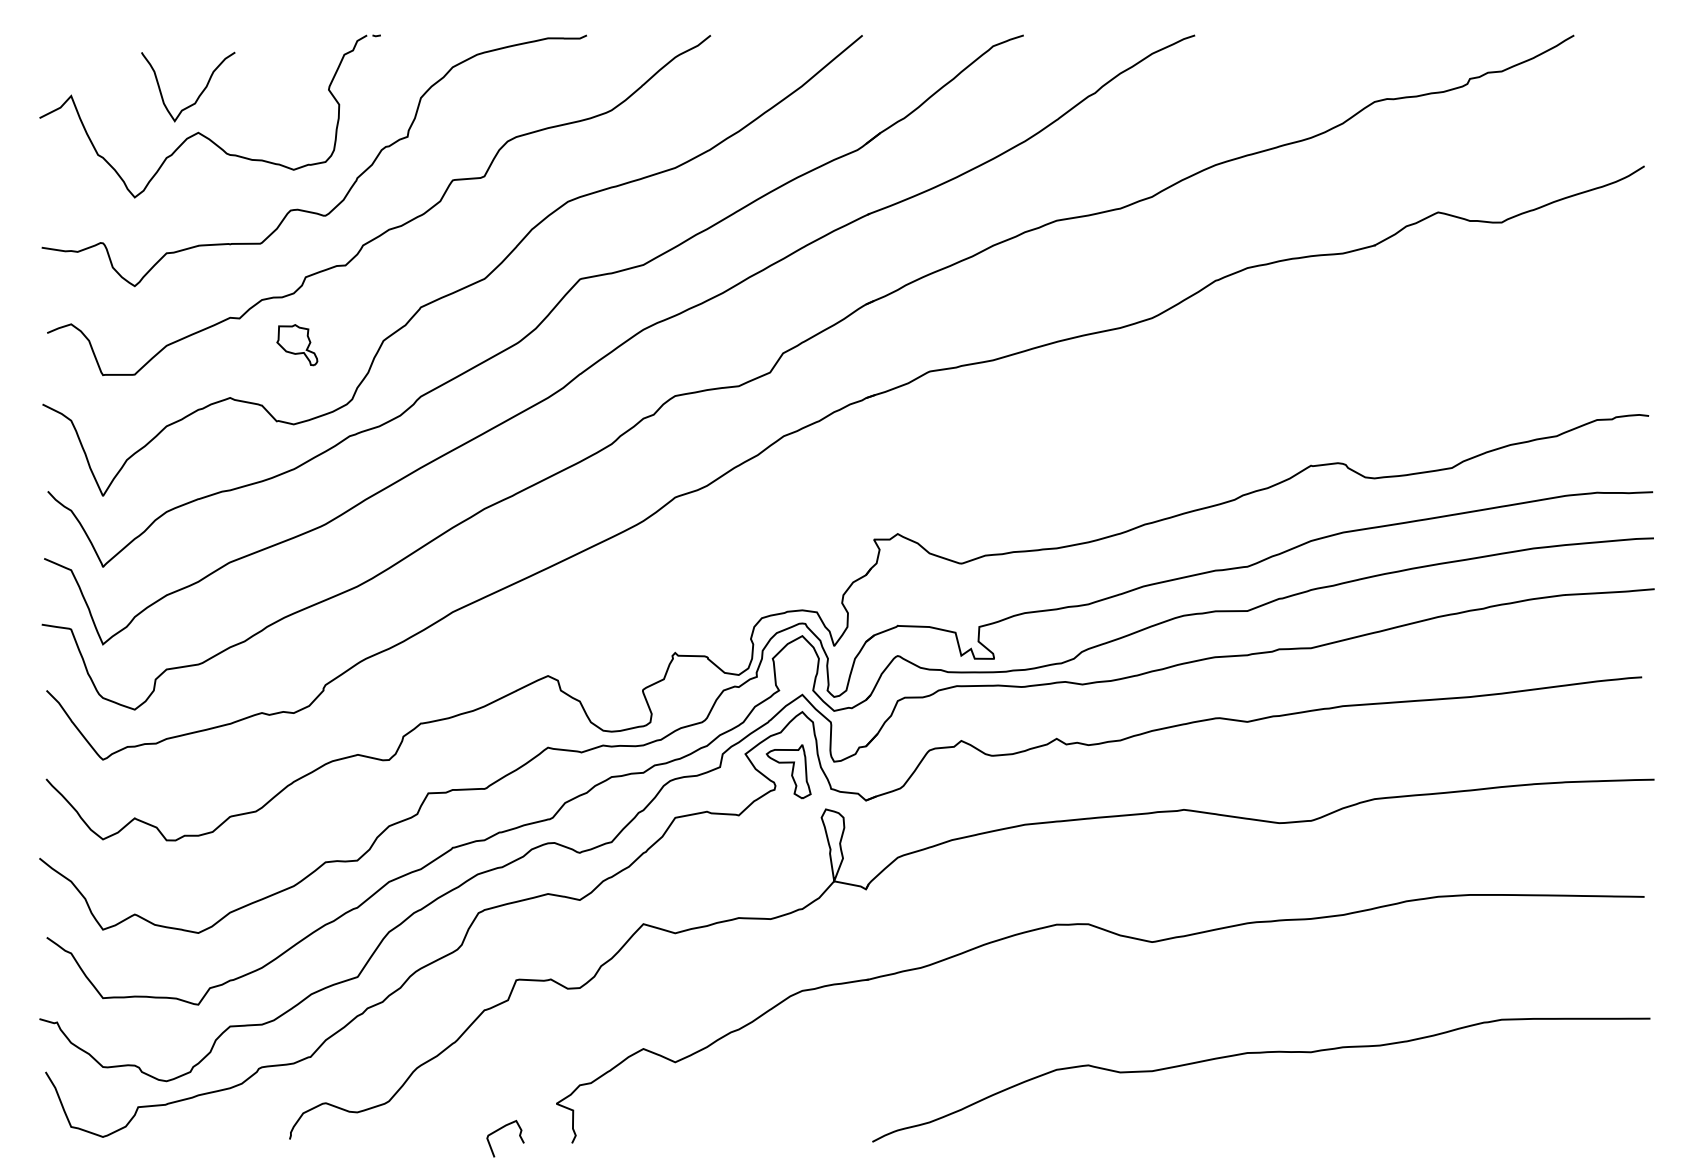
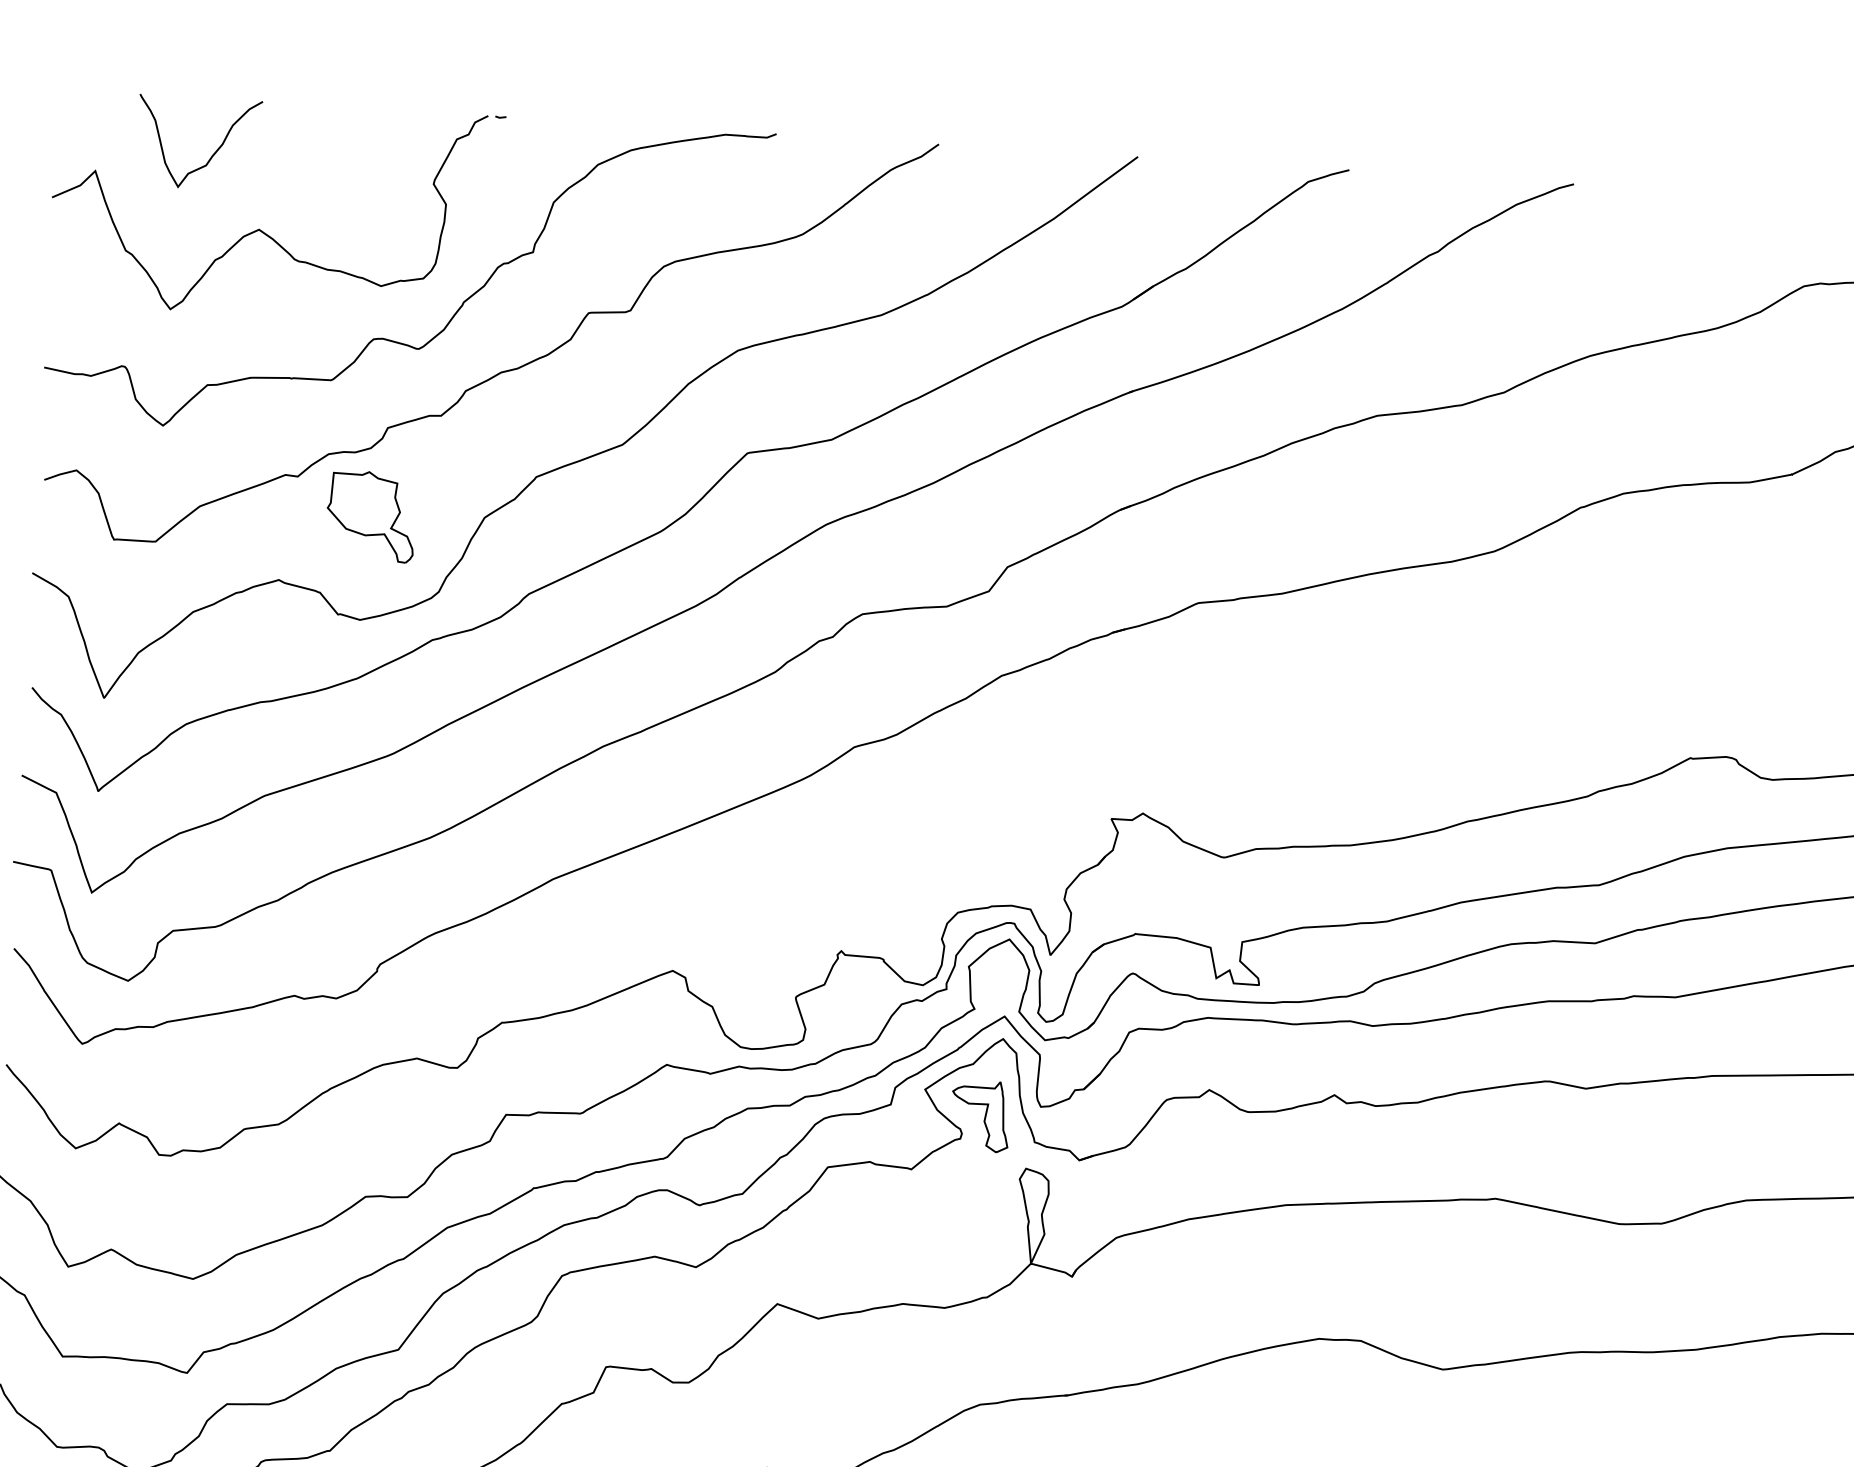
curve: (198, 95) -> (211, 155), moved
part: (297, 344) -> (371, 515), size x1.67

